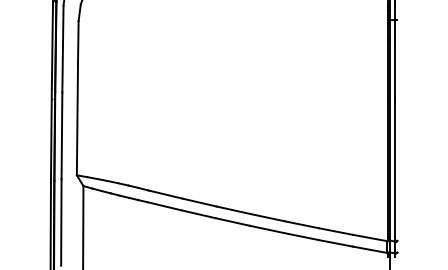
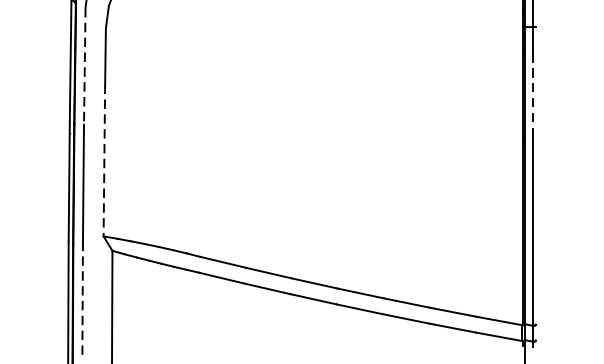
line: (62, 49) -> (84, 66), solid -> dashed
line: (395, 71) -> (533, 96), solid -> dashed
line: (77, 119) -> (104, 161), solid -> dashed
line: (61, 222) -> (82, 300), solid -> dashed

